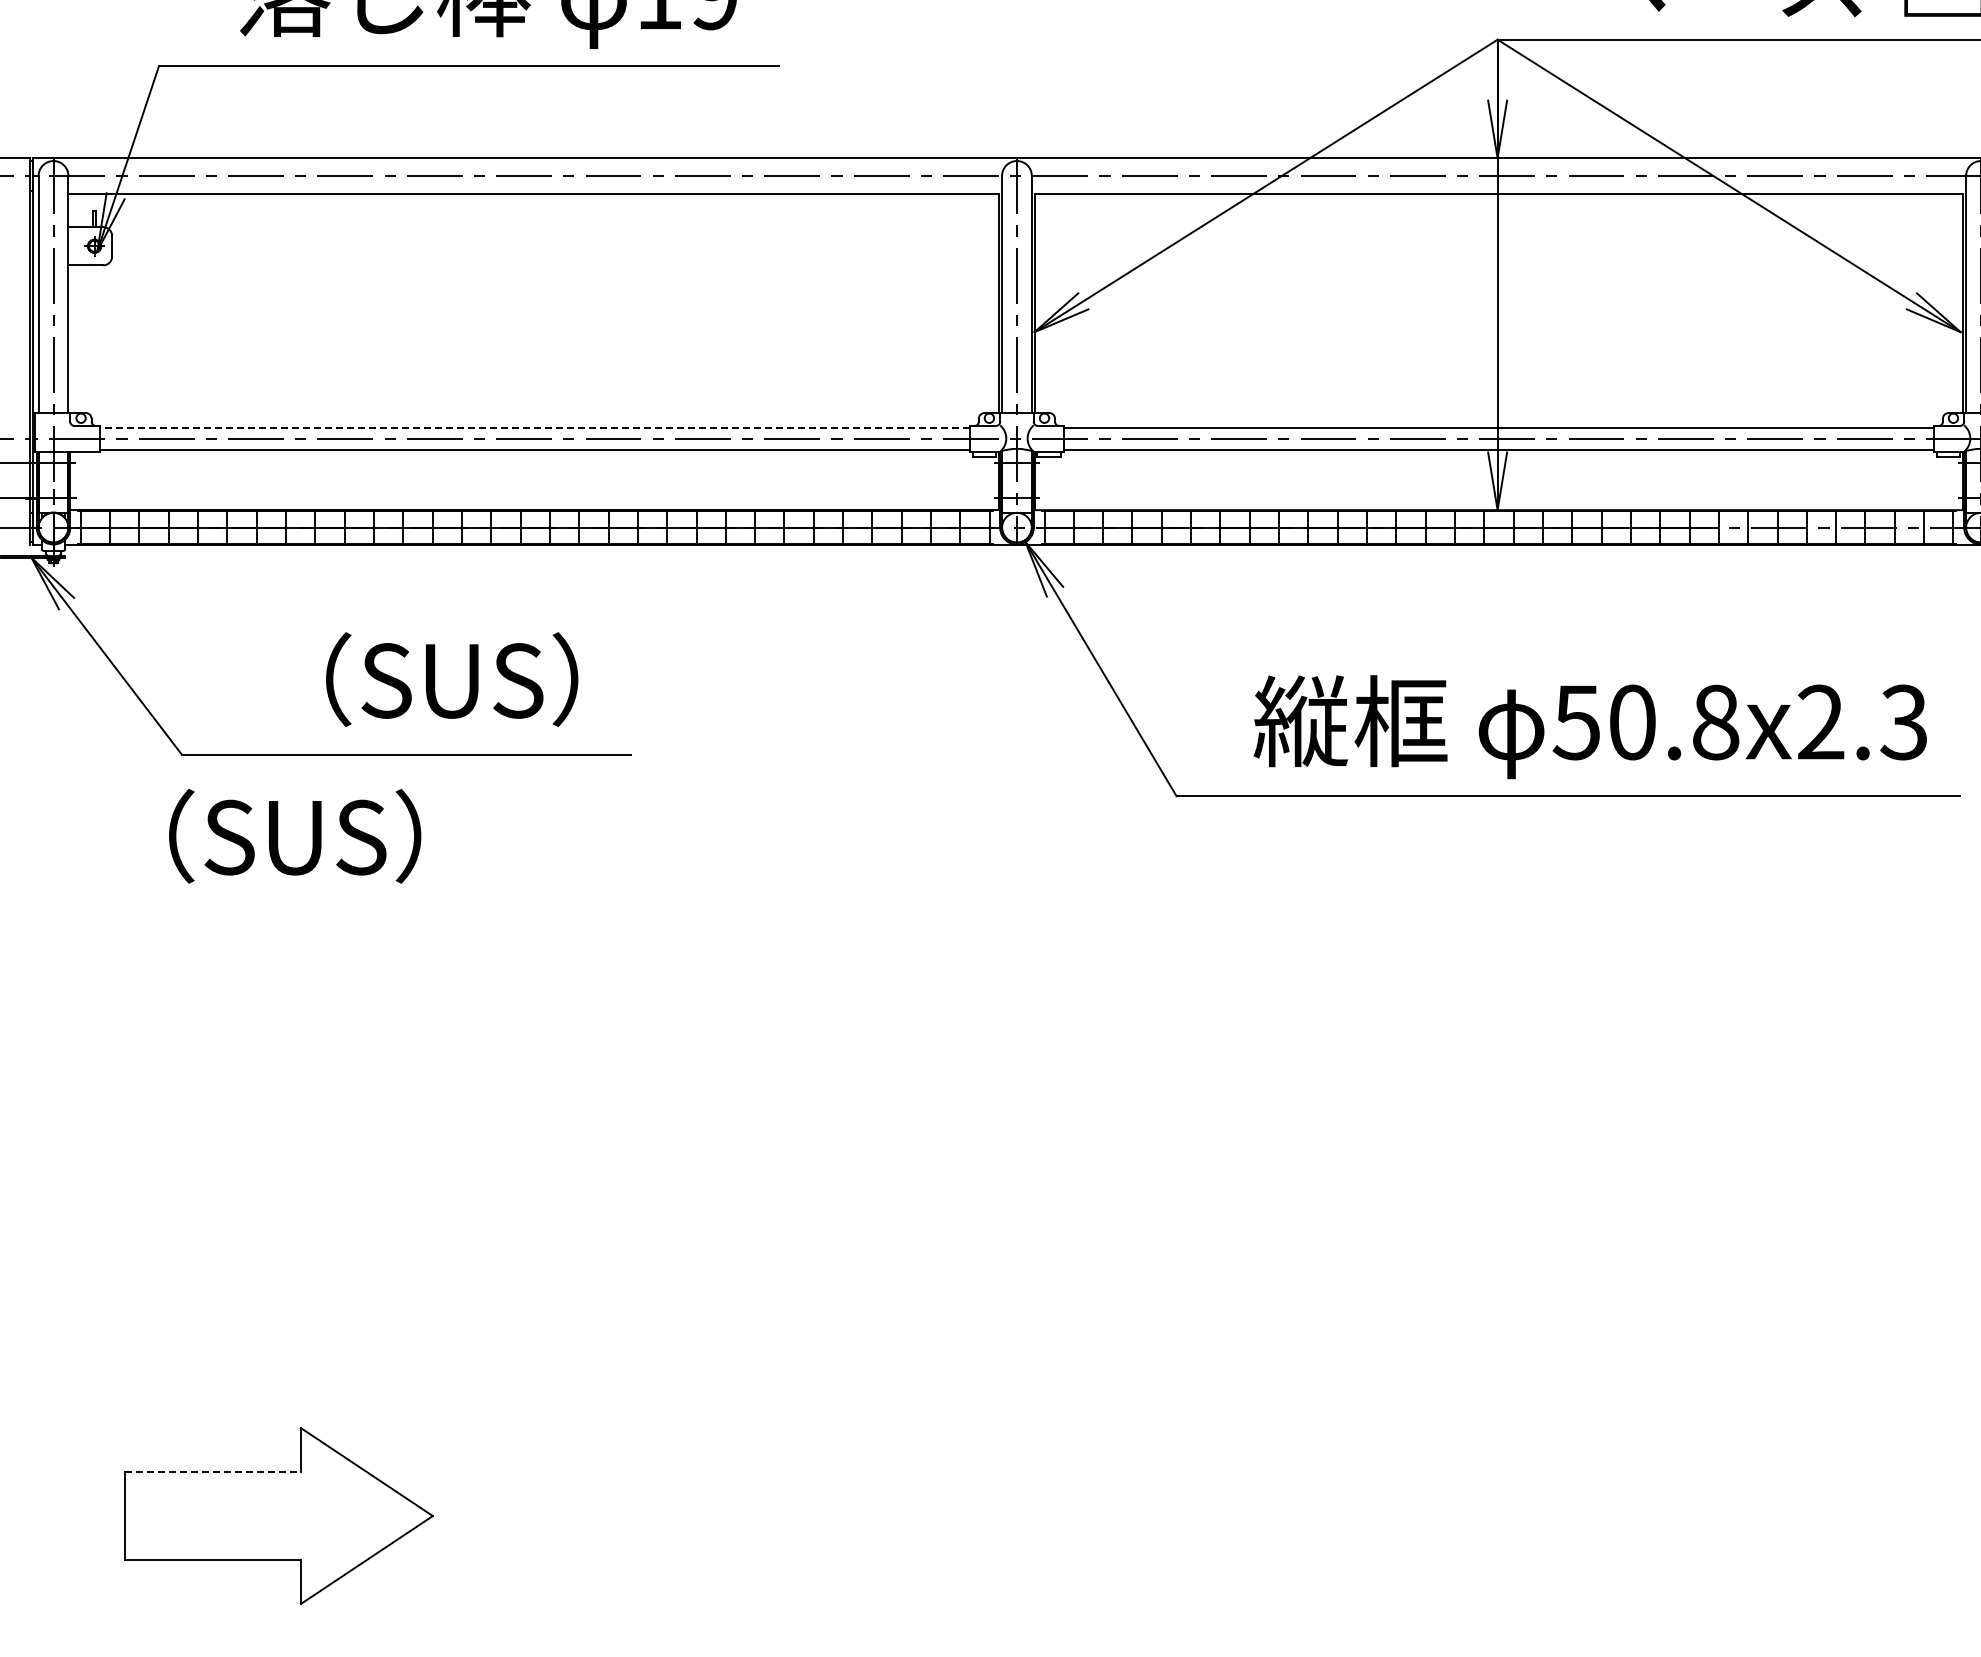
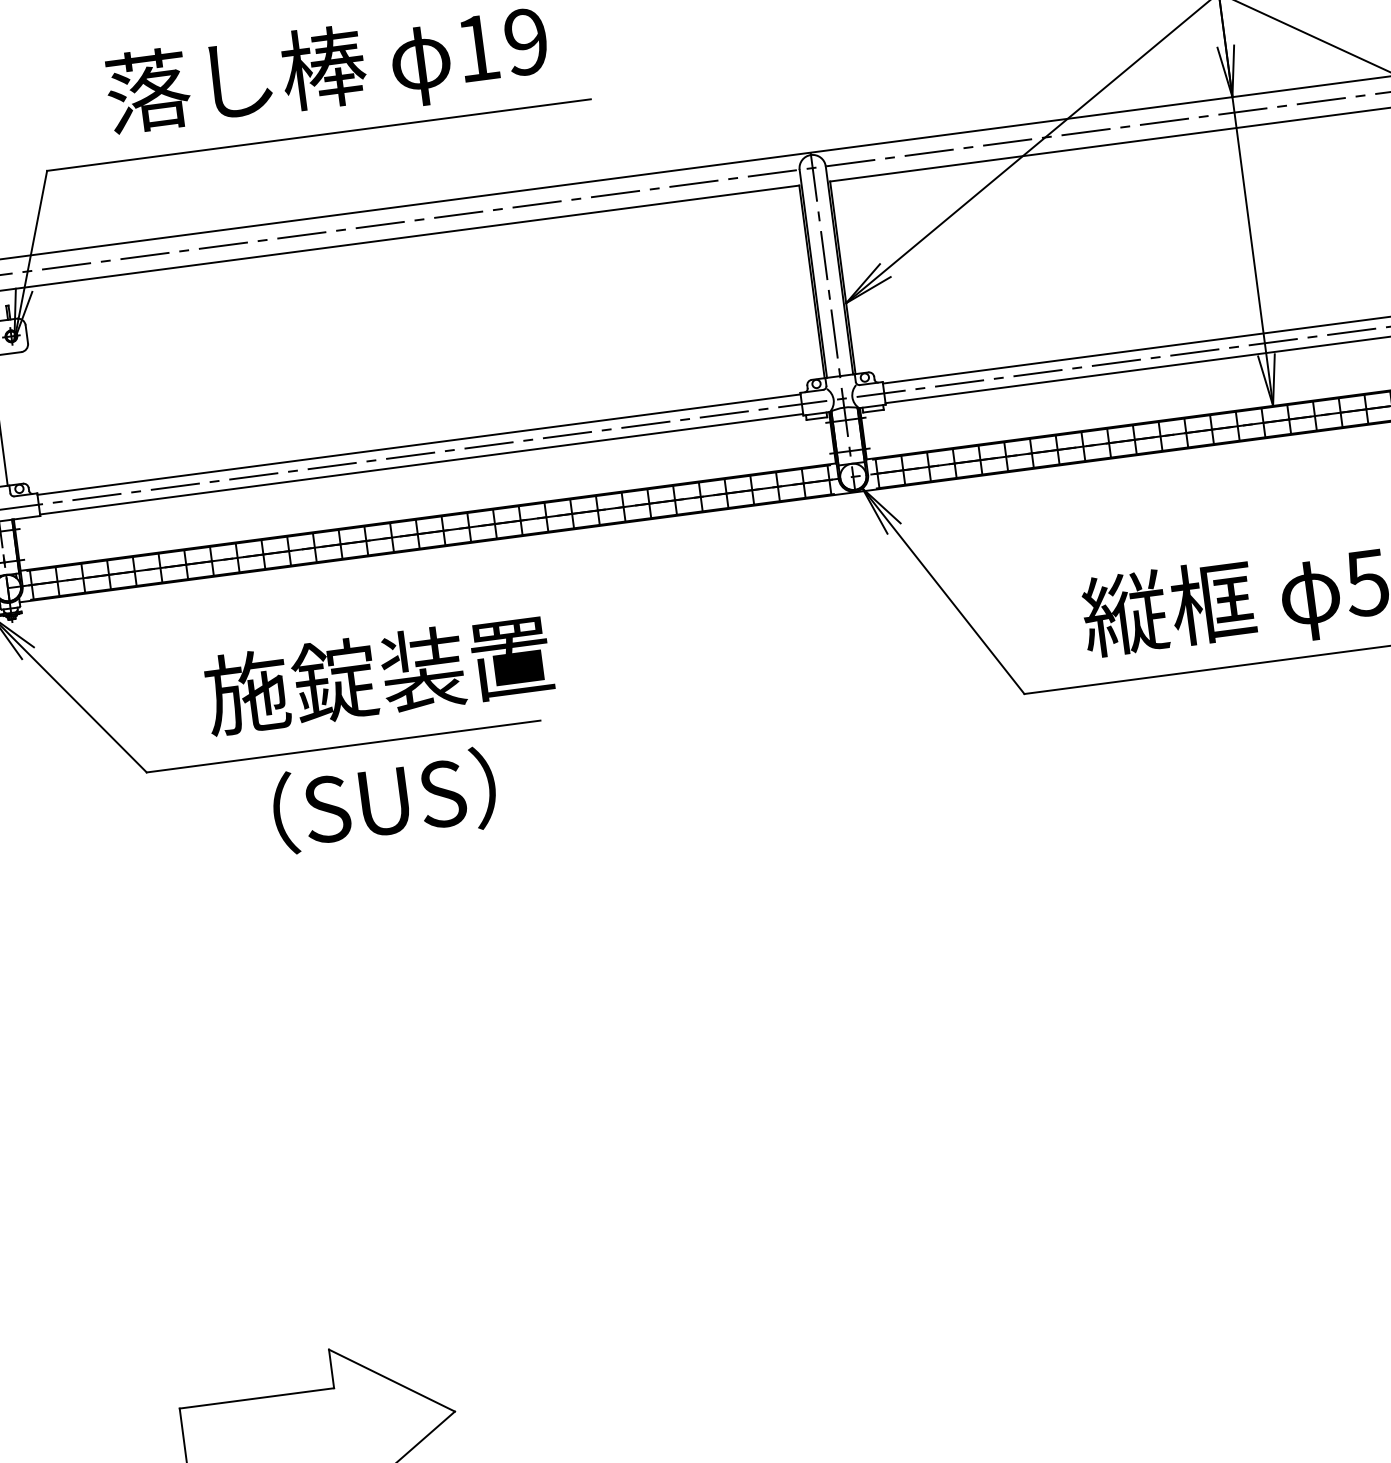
line: (535, 427) -> (419, 444), dashed -> solid
text: (456, 679) -> (379, 674), （SUS） -> 施錠装置
text: (295, 836) -> (384, 800), moved
line: (212, 1472) -> (256, 1398), dashed -> solid

